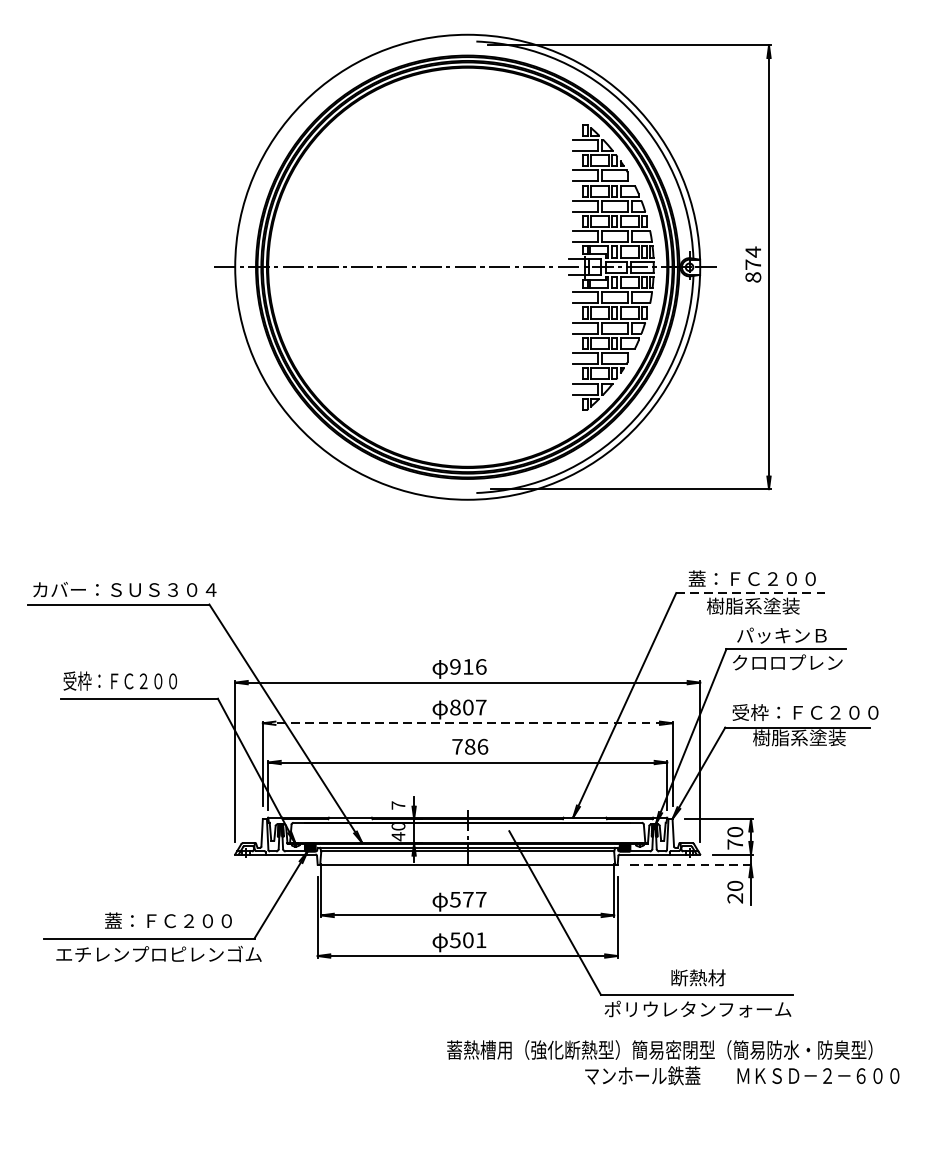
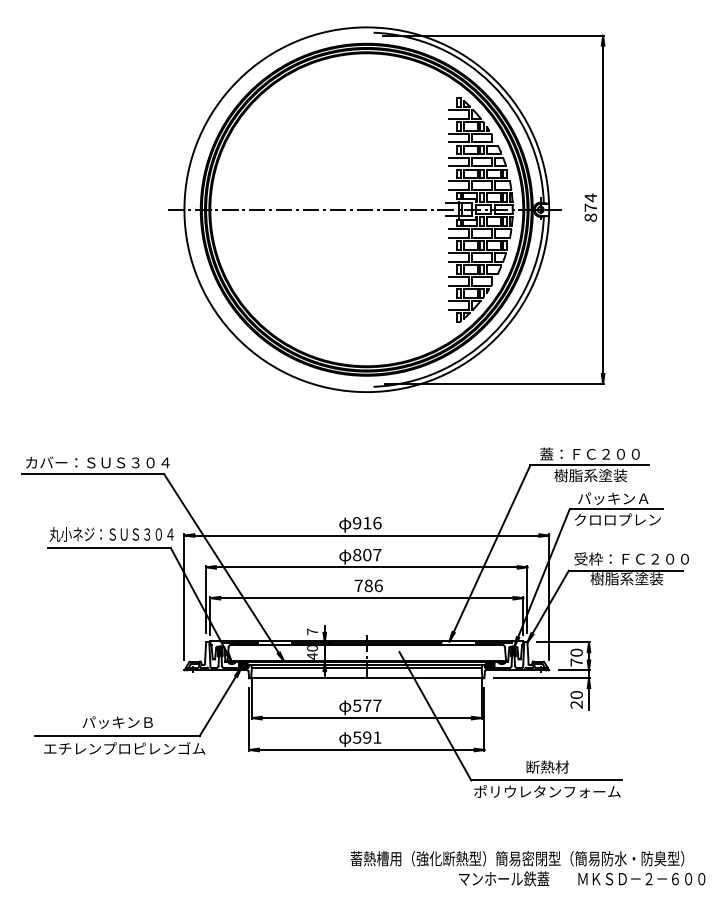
line: (751, 593) -> (589, 465), dashed -> solid
text: (820, 635) -> (643, 498), パッキンＢ -> パッキンＡ
text: (142, 680) -> (111, 533), 受枠：ＦＣ２００ -> 丸小ネジ：ＳＵＳ３０４
line: (467, 723) -> (366, 567), dashed -> solid
line: (691, 864) -> (542, 678), dashed -> solid
text: (167, 919) -> (131, 721), 蓋：ＦＣ２００ -> パッキンＢ
text: (468, 940) -> (367, 737), 501 -> 591
text: (672, 1062) -> (527, 868), moved

